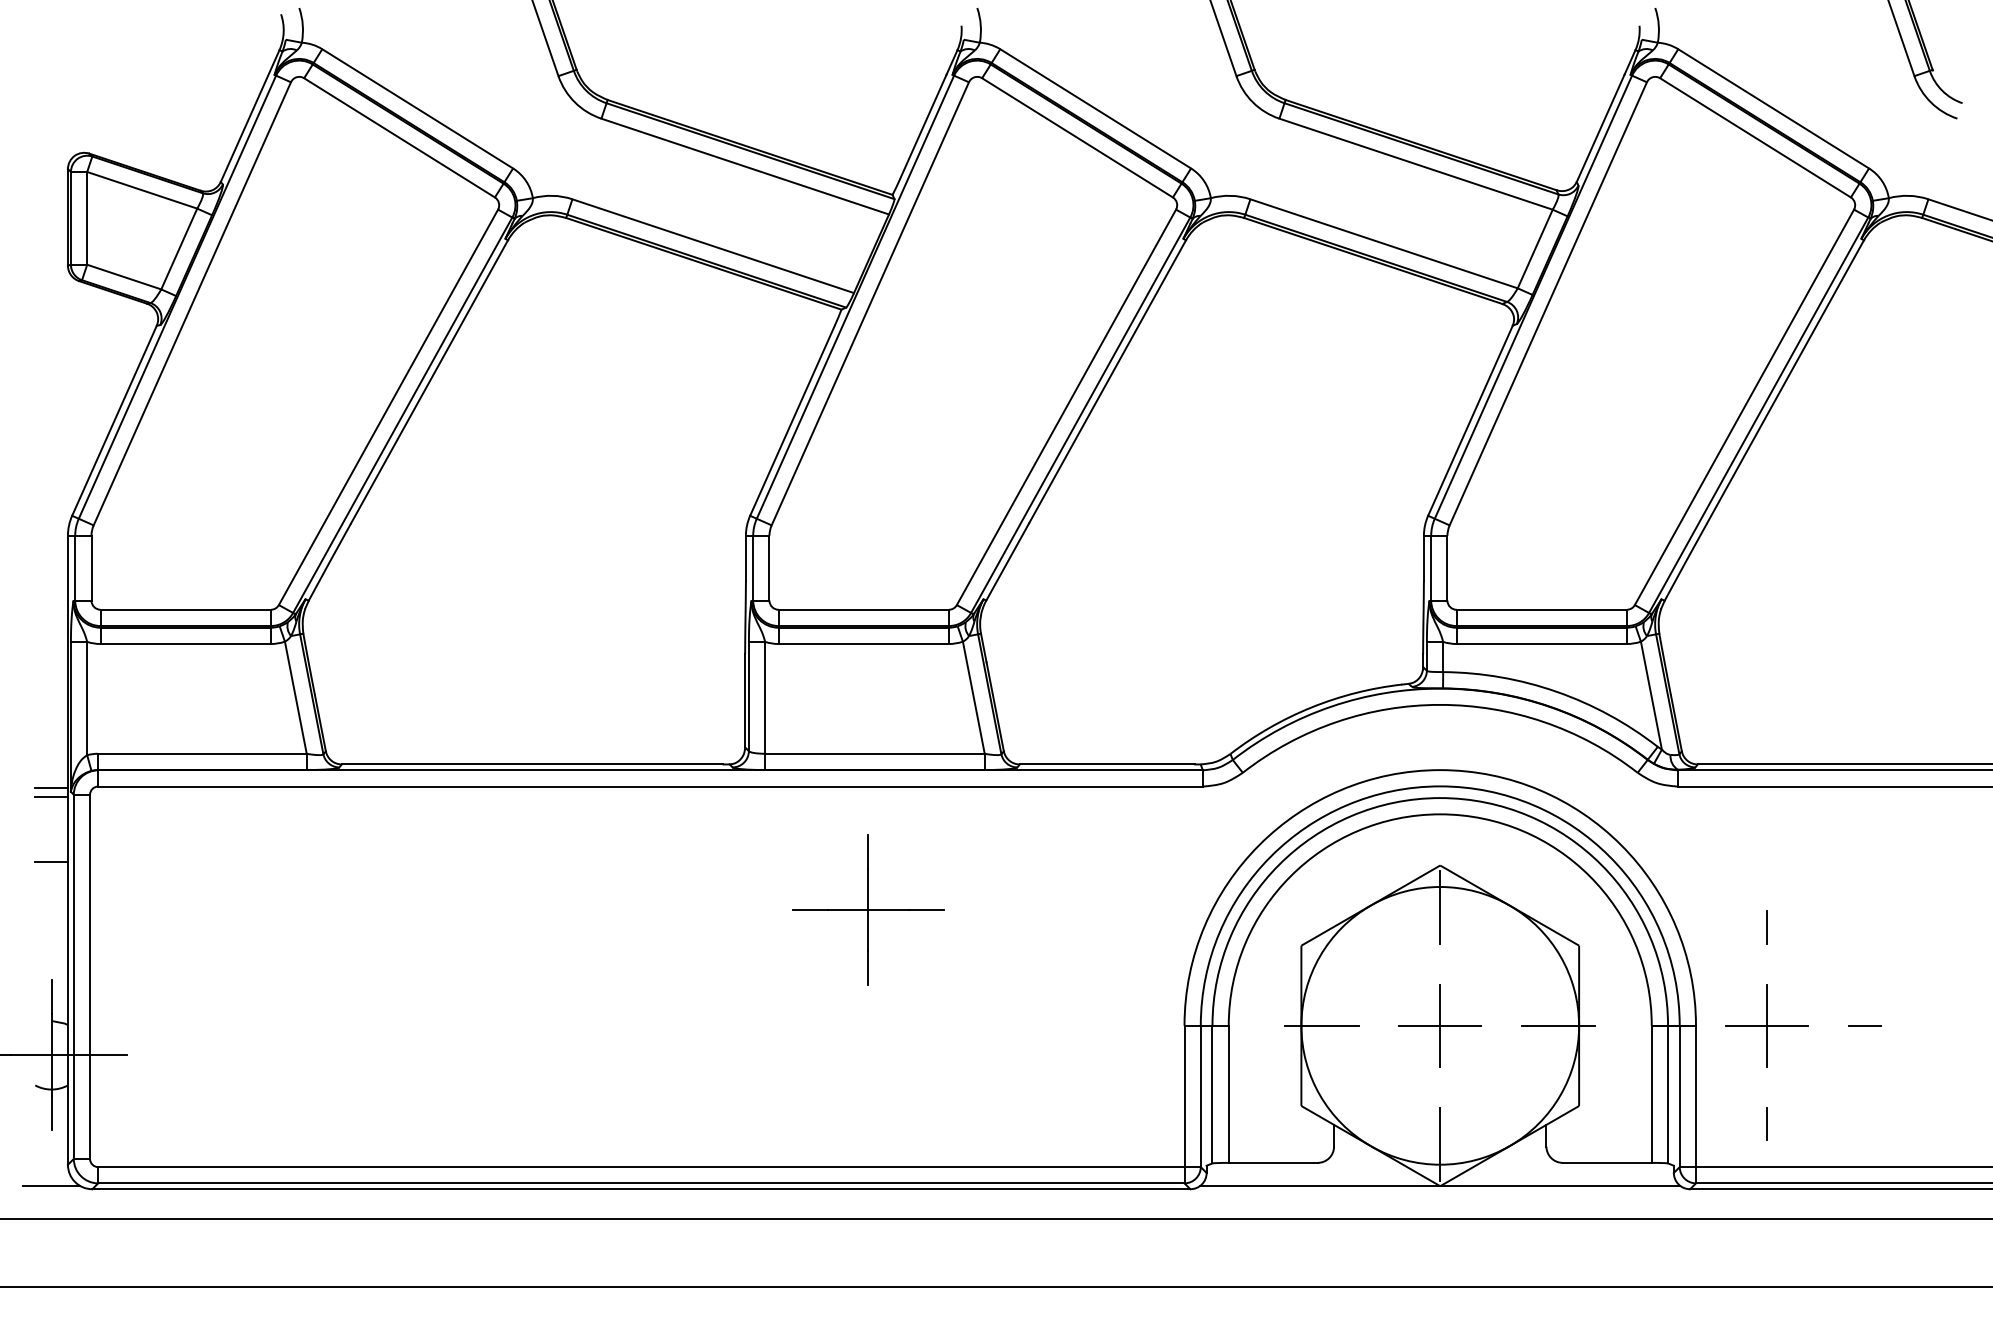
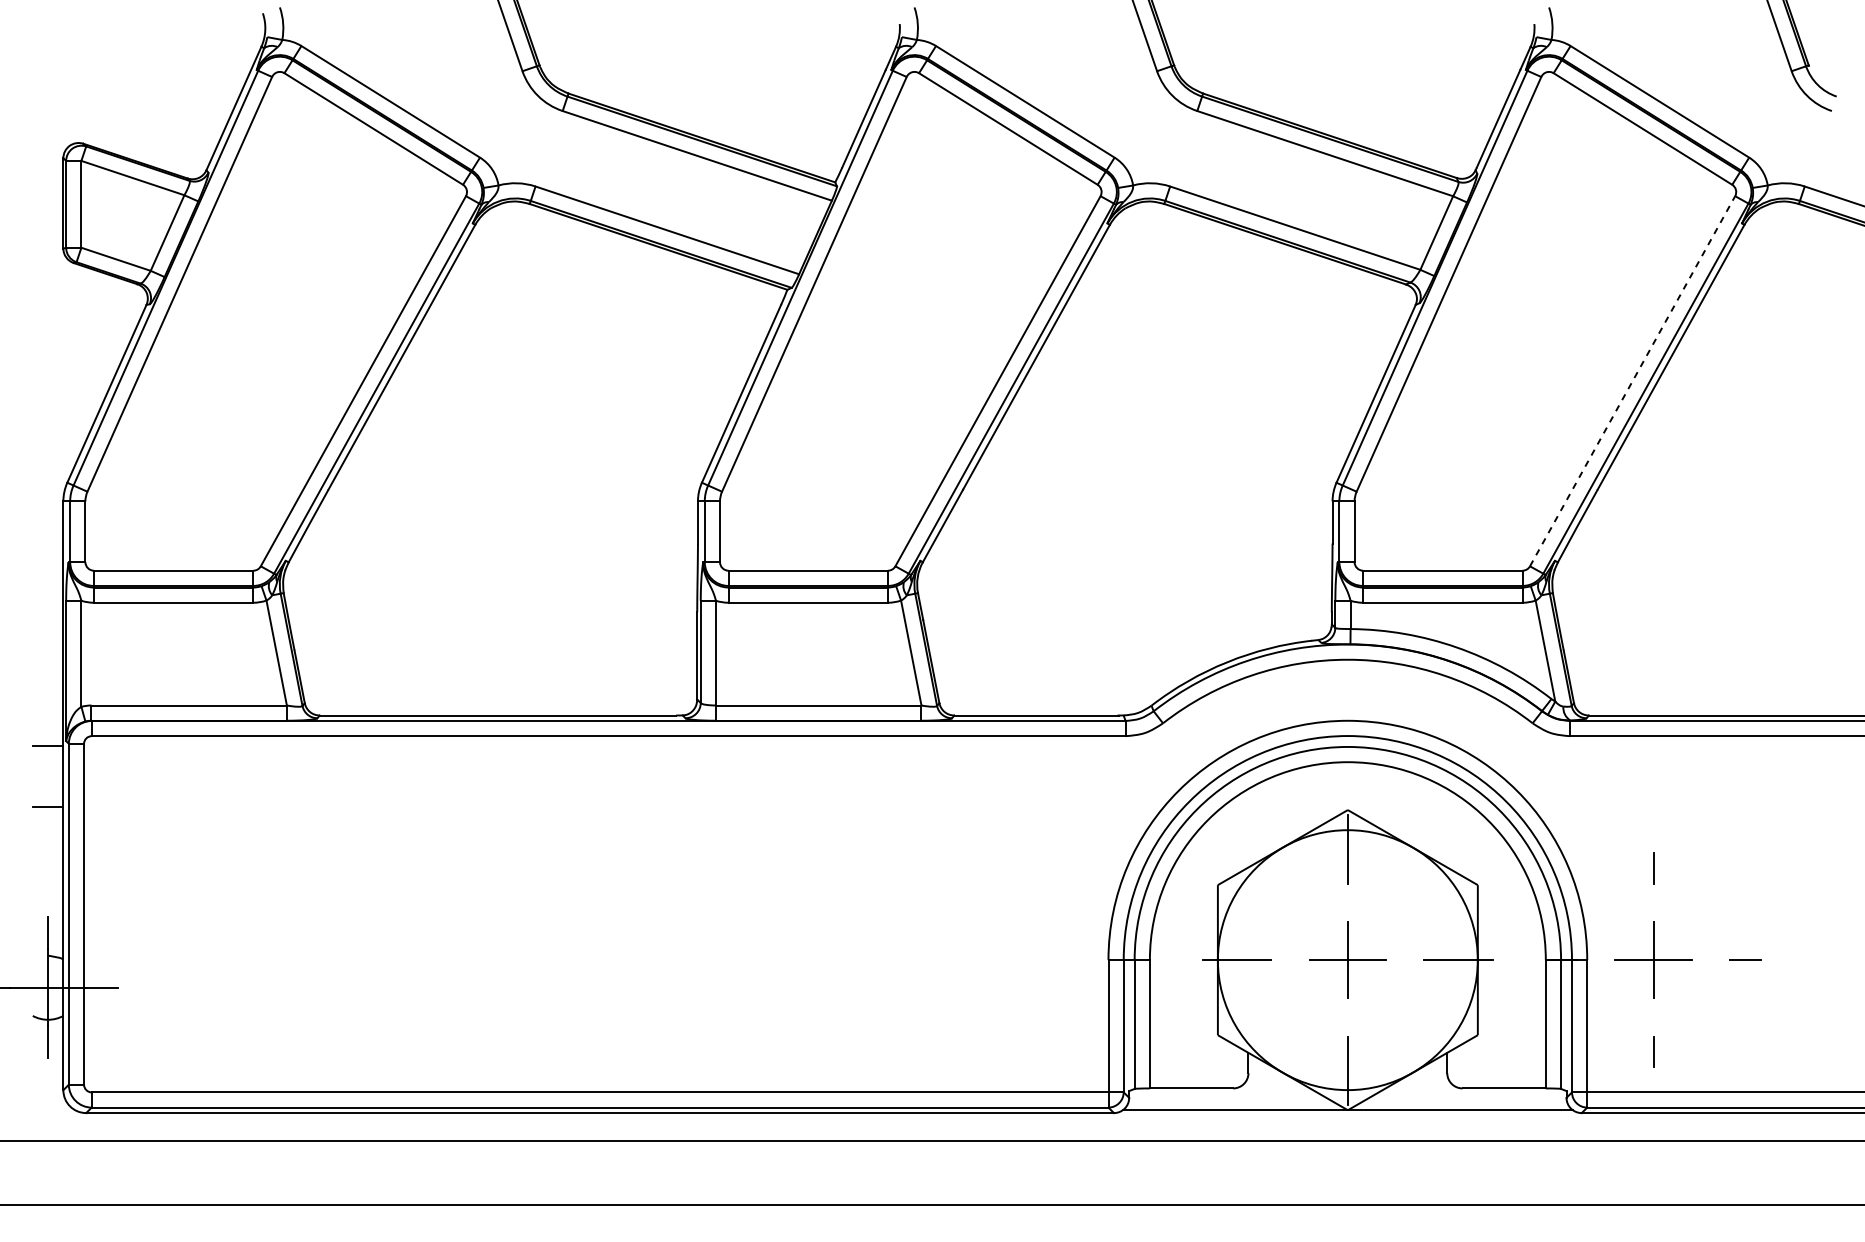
line: (1744, 406) -> (1632, 380), solid -> dashed
line: (51, 788) -> (47, 738), removed
part: (868, 909) -> (812, 851), removed
line: (51, 1185) -> (47, 1109), removed

